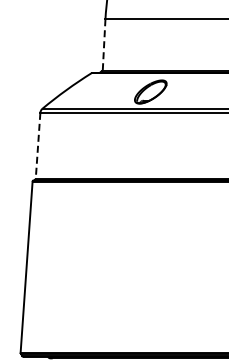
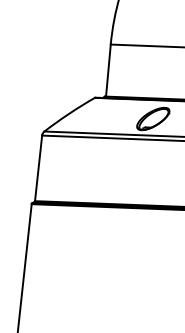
line: (104, 45) -> (108, 70), dashed -> solid
line: (38, 145) -> (39, 168), dashed -> solid

